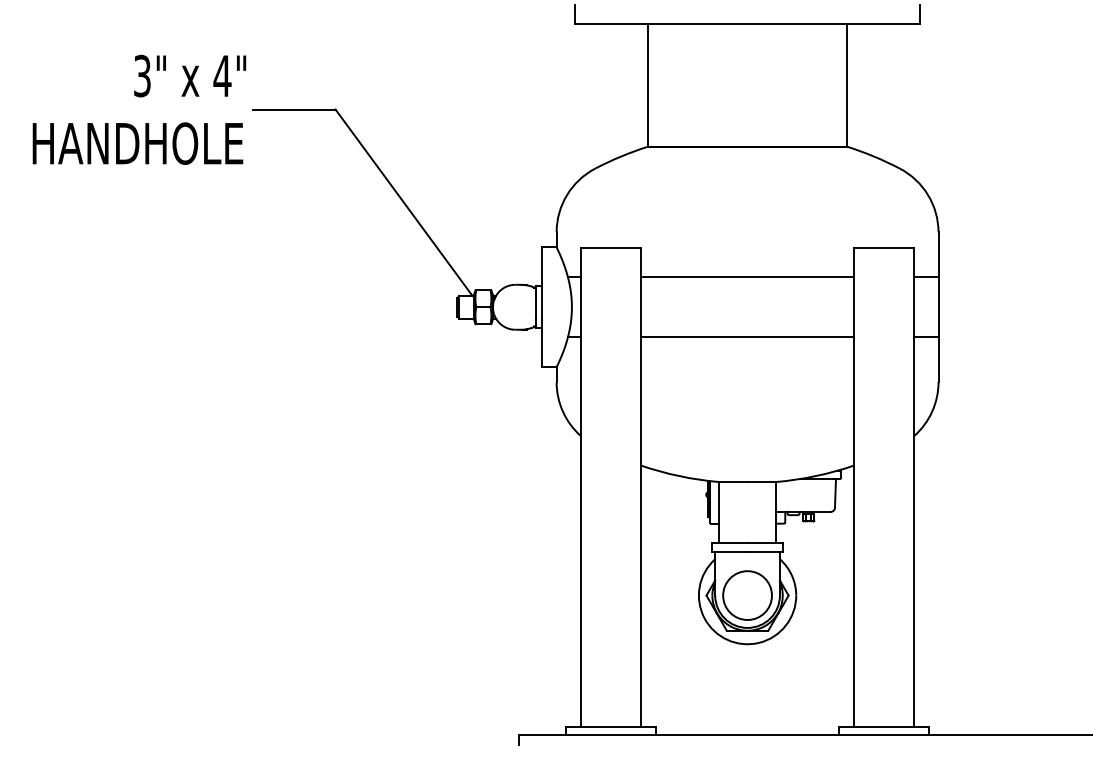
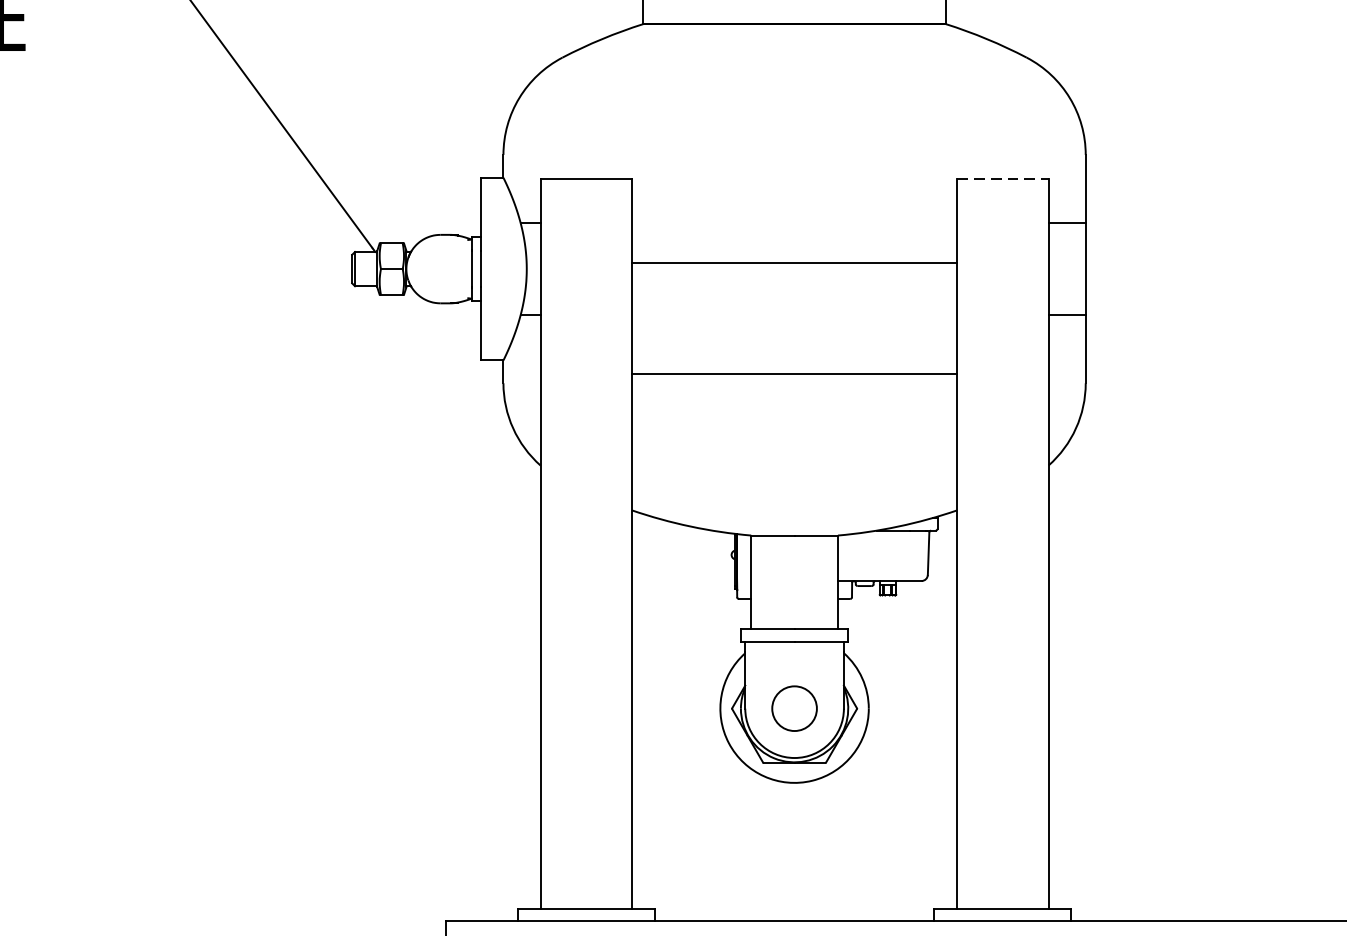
line: (884, 248) -> (1003, 179), solid -> dashed
line: (747, 277) -> (794, 263), moved
line: (747, 337) -> (794, 374), moved
circle: (747, 595) -> (794, 708), size x0.6

